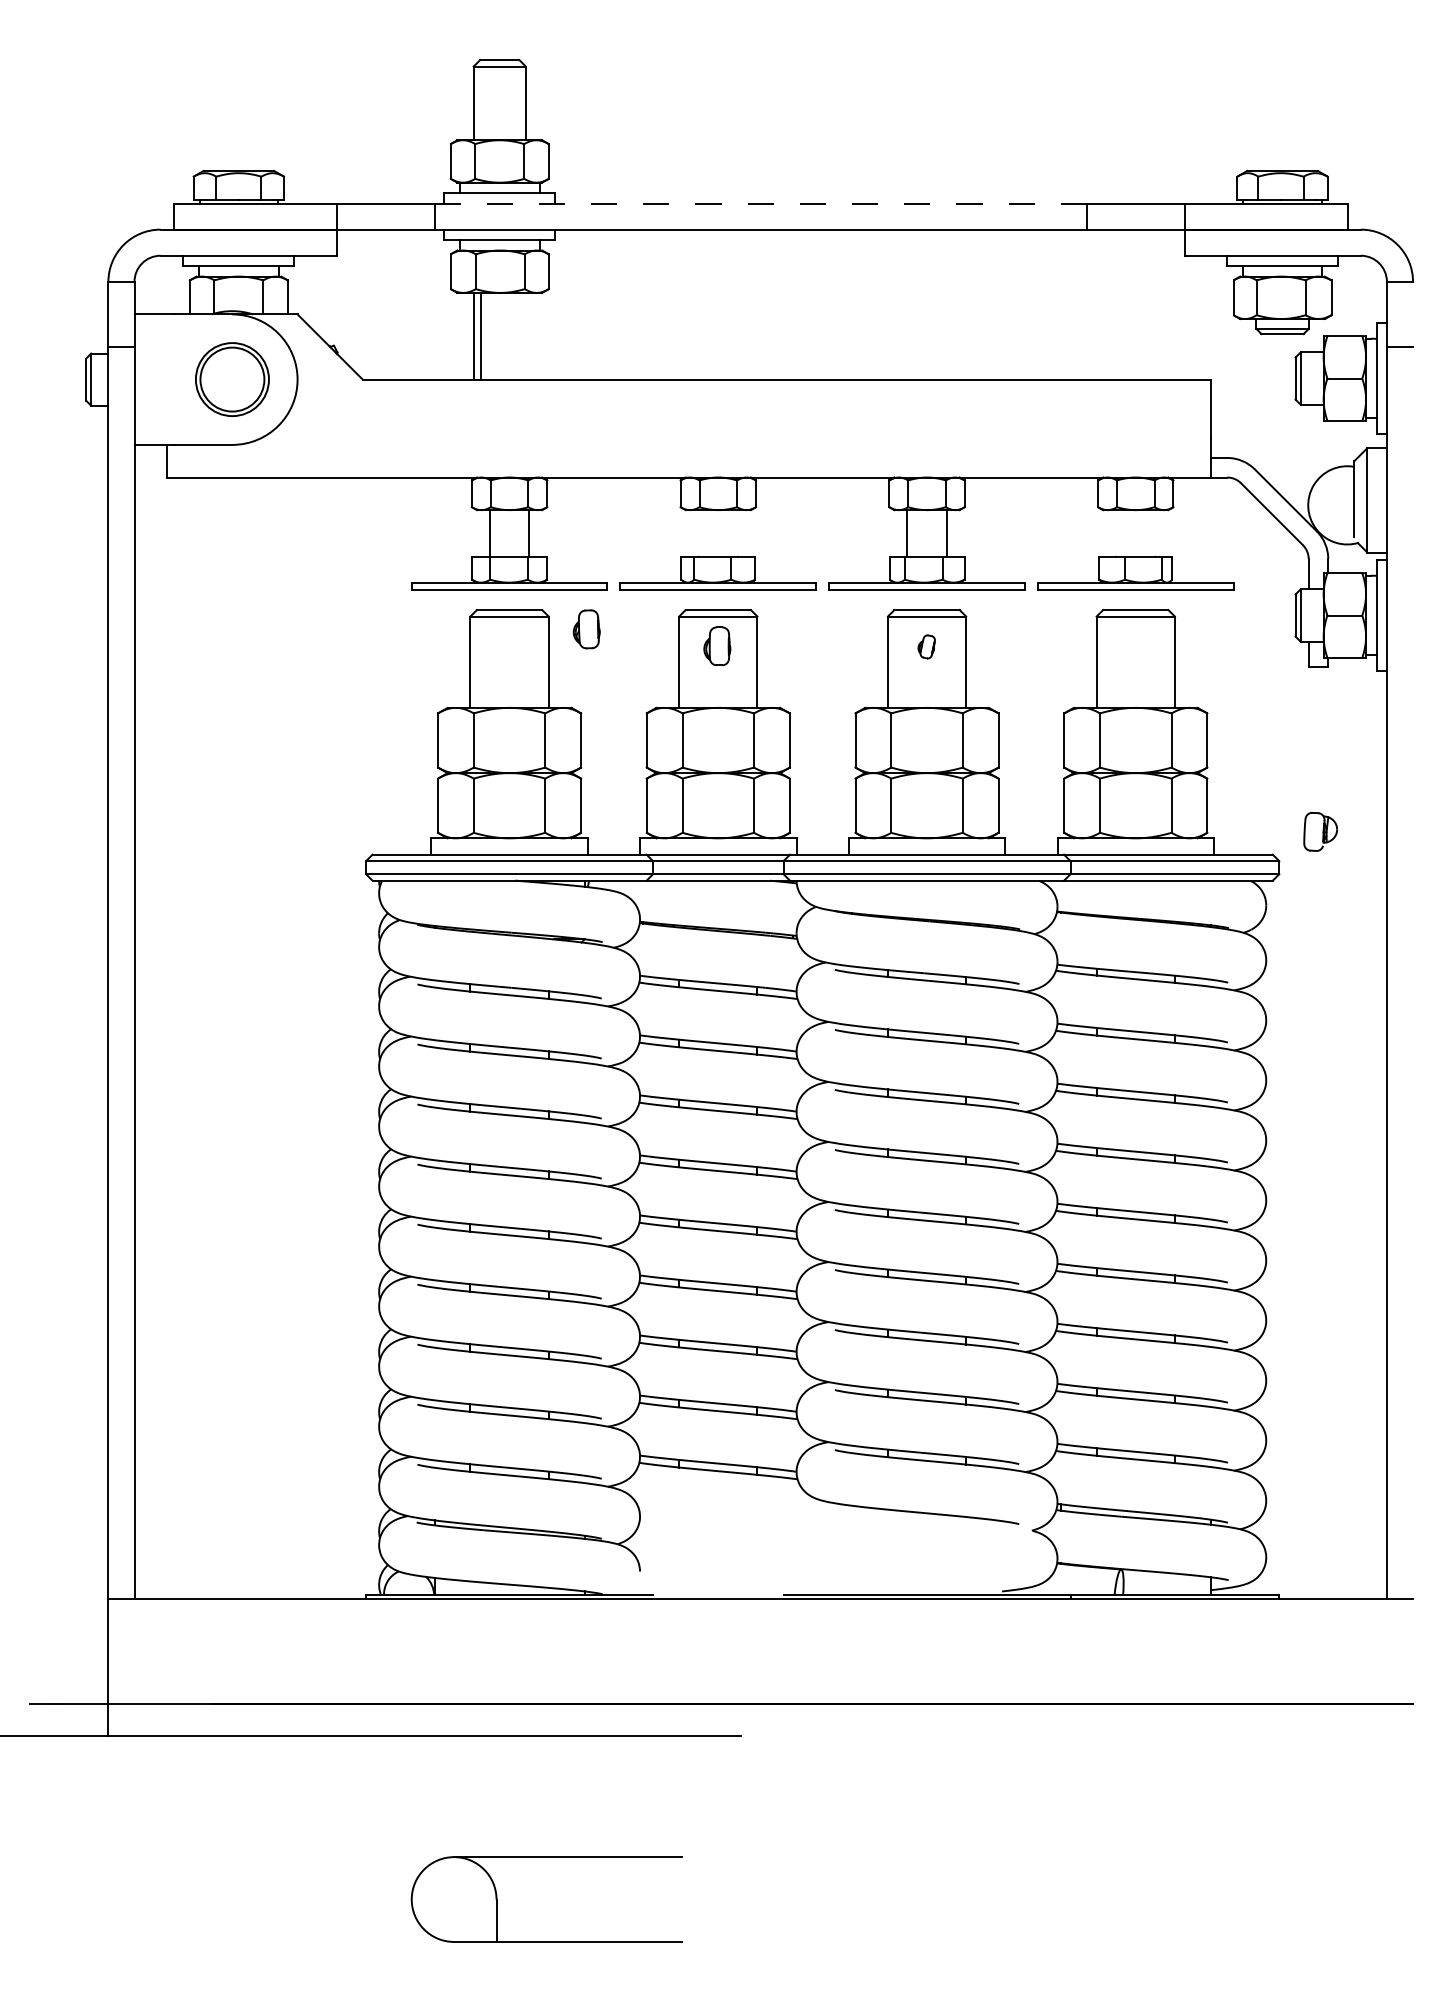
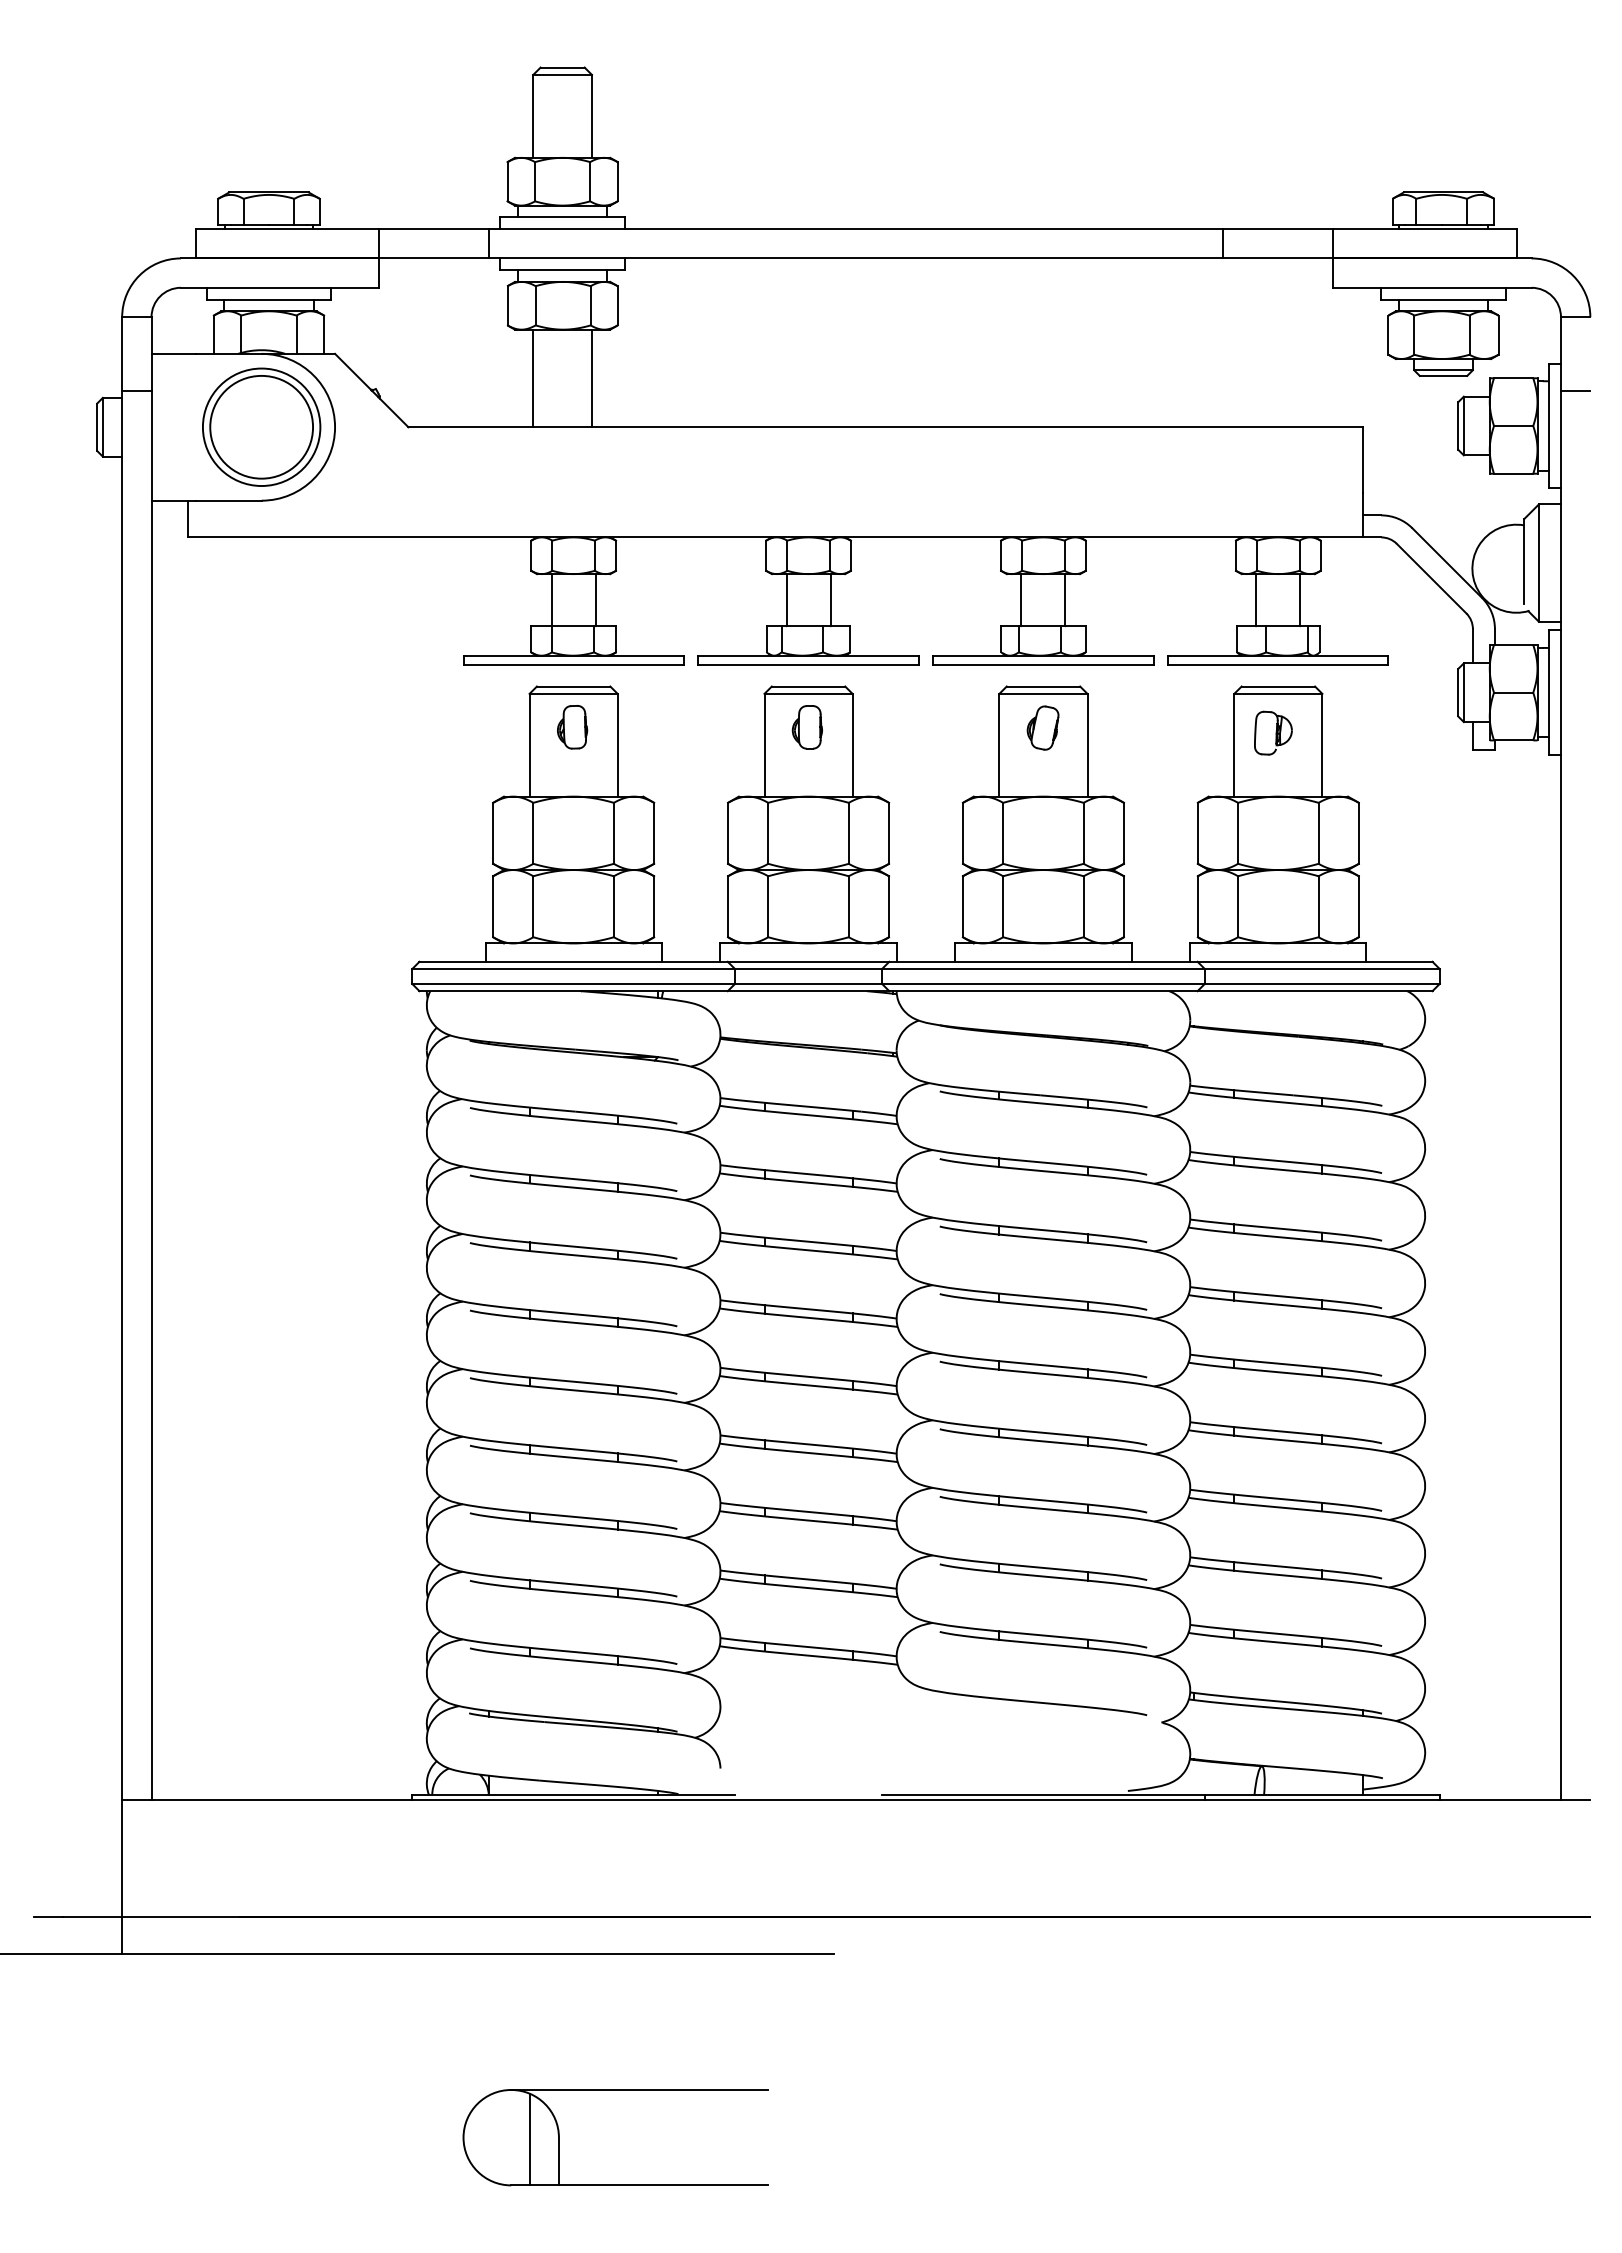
line: (760, 203) -> (855, 229), dashed -> solid
line: (481, 336) -> (591, 378), moved
part: (232, 378) -> (261, 426), size x1.43
line: (698, 532) -> (786, 599), added
line: (737, 532) -> (830, 599), added
line: (1116, 532) -> (1256, 599), added
line: (1155, 532) -> (1300, 599), added
part: (586, 629) -> (572, 727), moved
part: (926, 646) -> (1042, 727), size x1.67
part: (1320, 831) -> (1273, 732), moved
line: (470, 1901) -> (529, 2139), added

